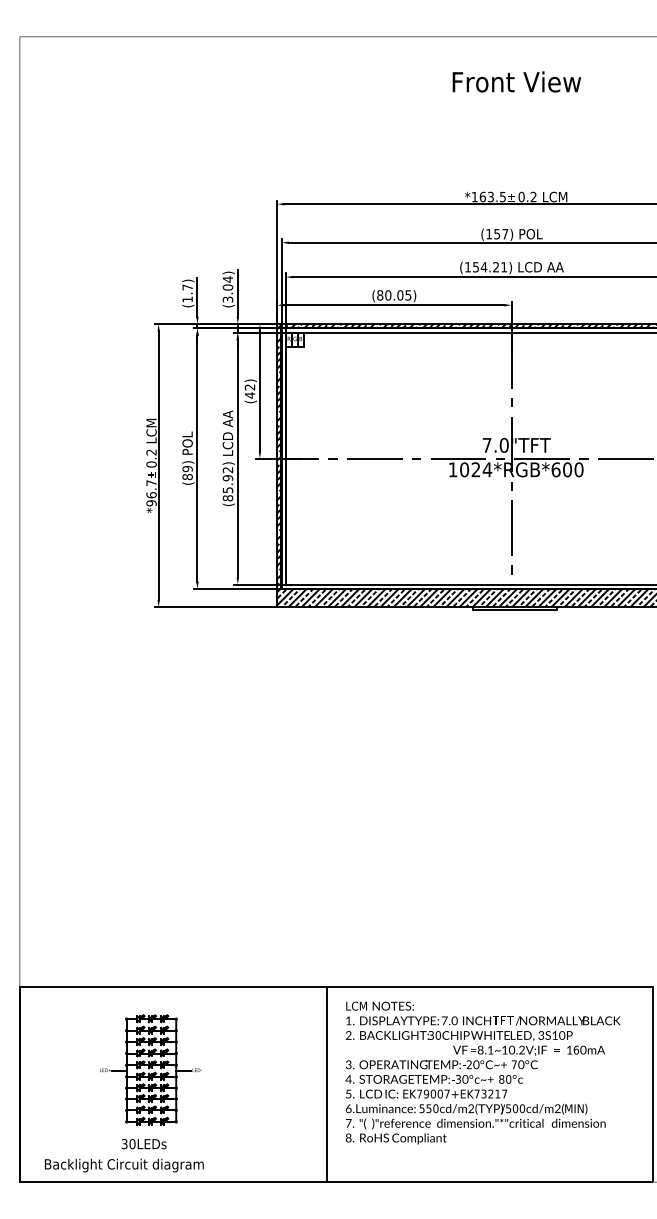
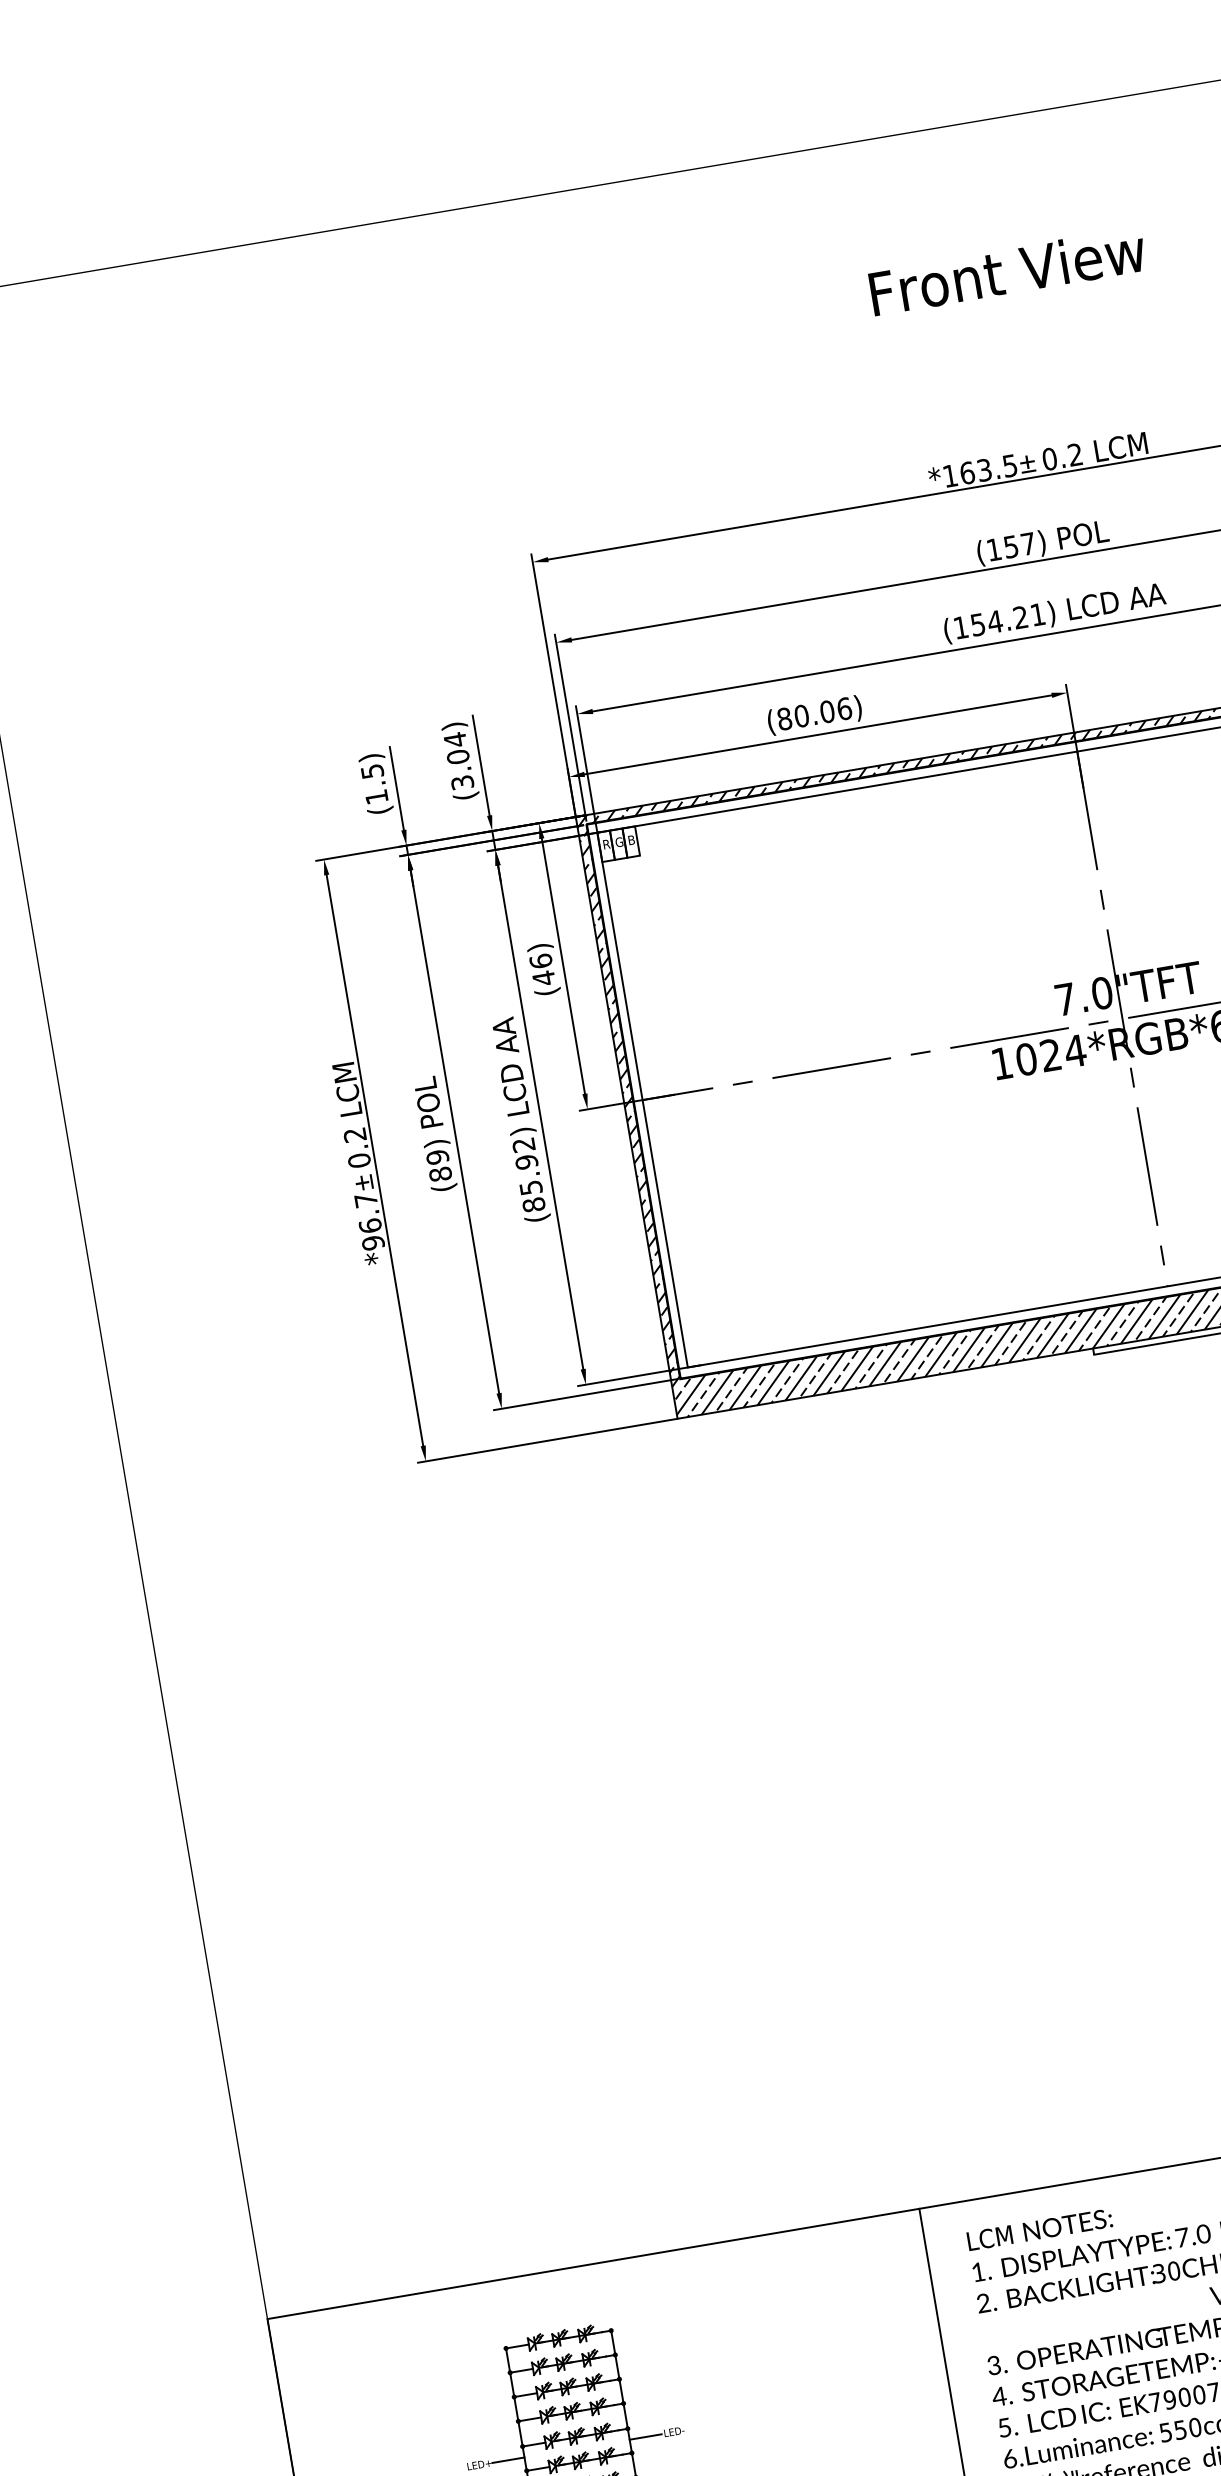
text: (516, 81) -> (1006, 270), moved
text: (187, 287) -> (372, 771), (1.7) -> (1.5)
text: (408, 295) -> (844, 709), (80.05) -> (80.06)
text: (249, 387) -> (539, 961), (42) -> (46)

